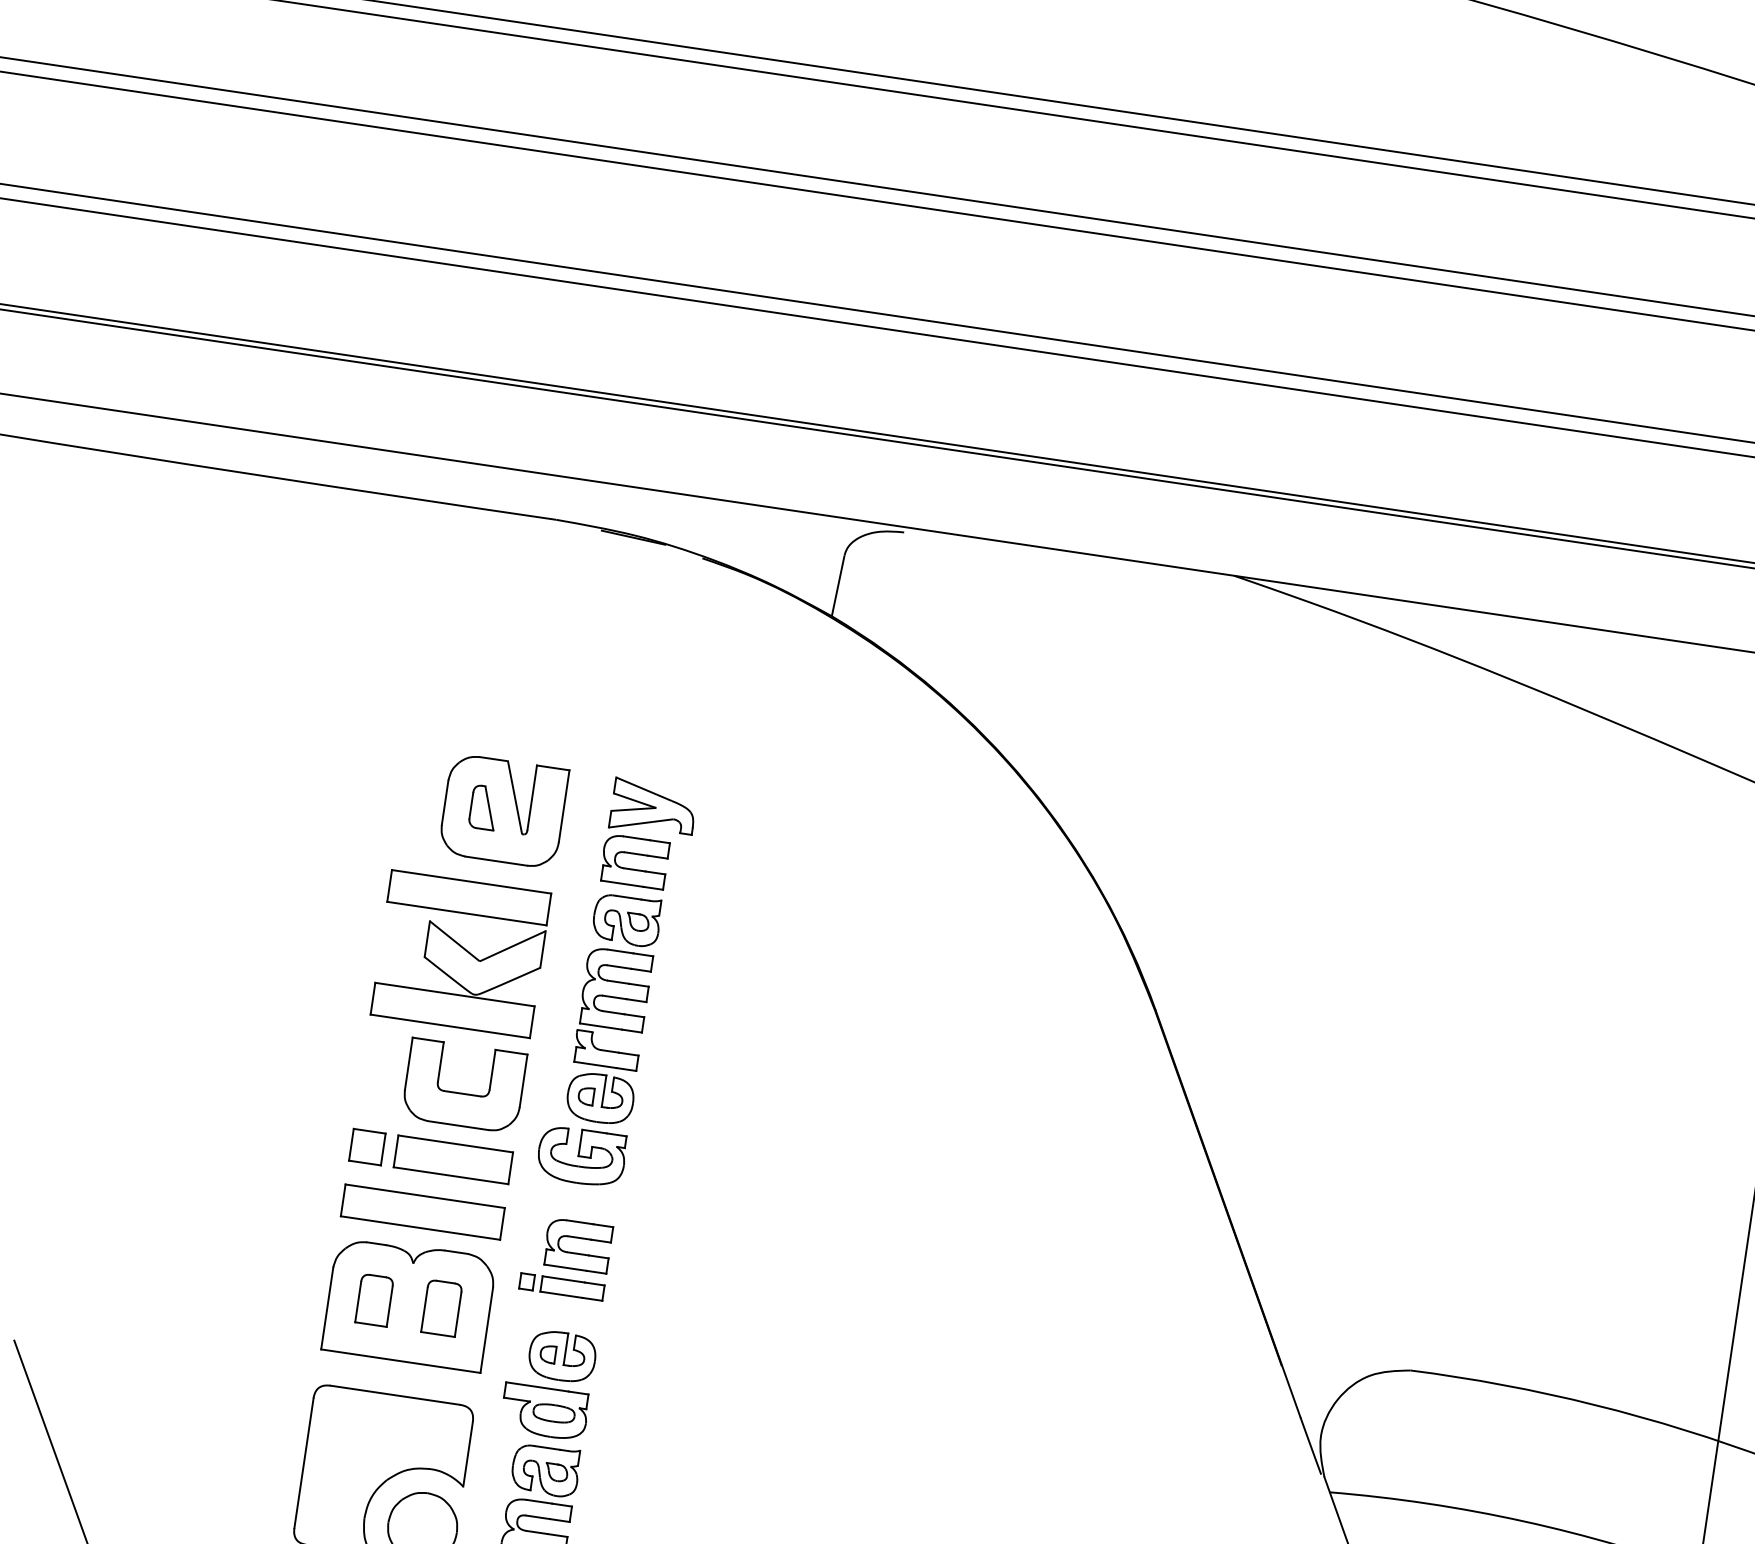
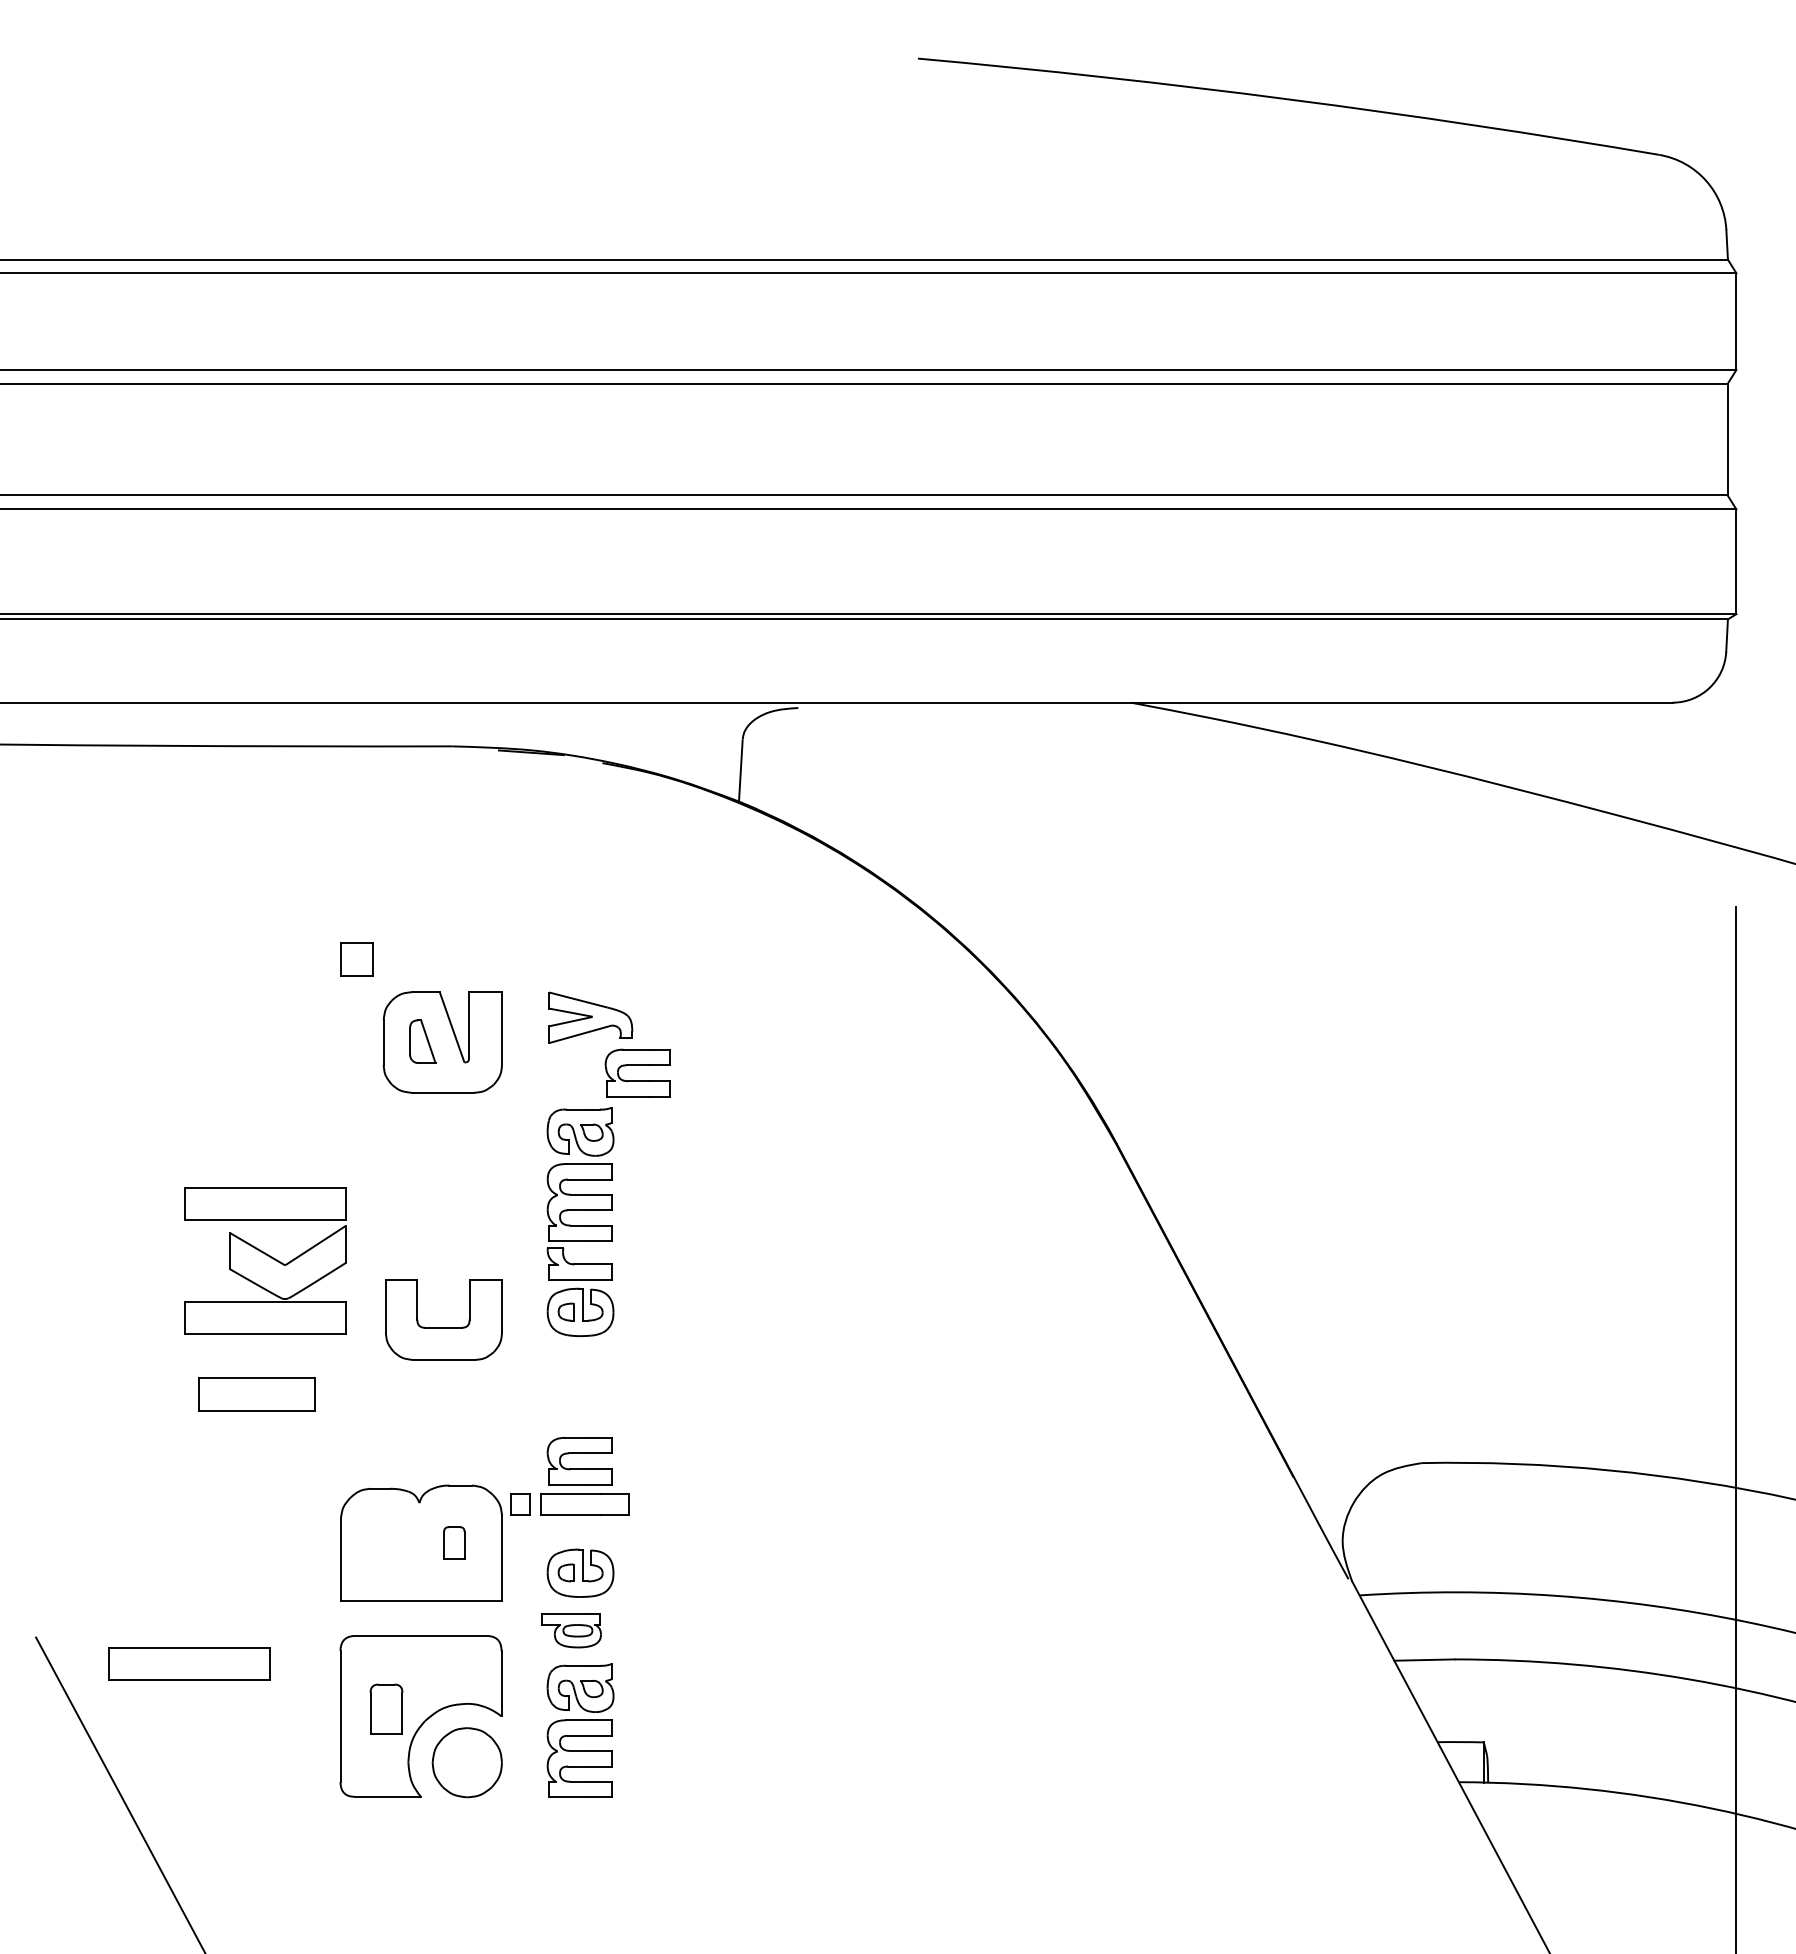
part: (635, 854) -> (637, 1065), moved
part: (461, 953) -> (265, 1260), moved
part: (366, 1147) -> (356, 959), moved
part: (581, 1156) -> (570, 1372), removed
part: (452, 1159) -> (256, 1394), moved
part: (422, 1211) -> (189, 1663), moved
part: (561, 1286) -> (569, 1504), size x1.4
part: (374, 1299) -> (386, 1708), moved
part: (442, 1307) -> (454, 1542), size x0.6
part: (545, 1411) -> (571, 1630), size x0.7

